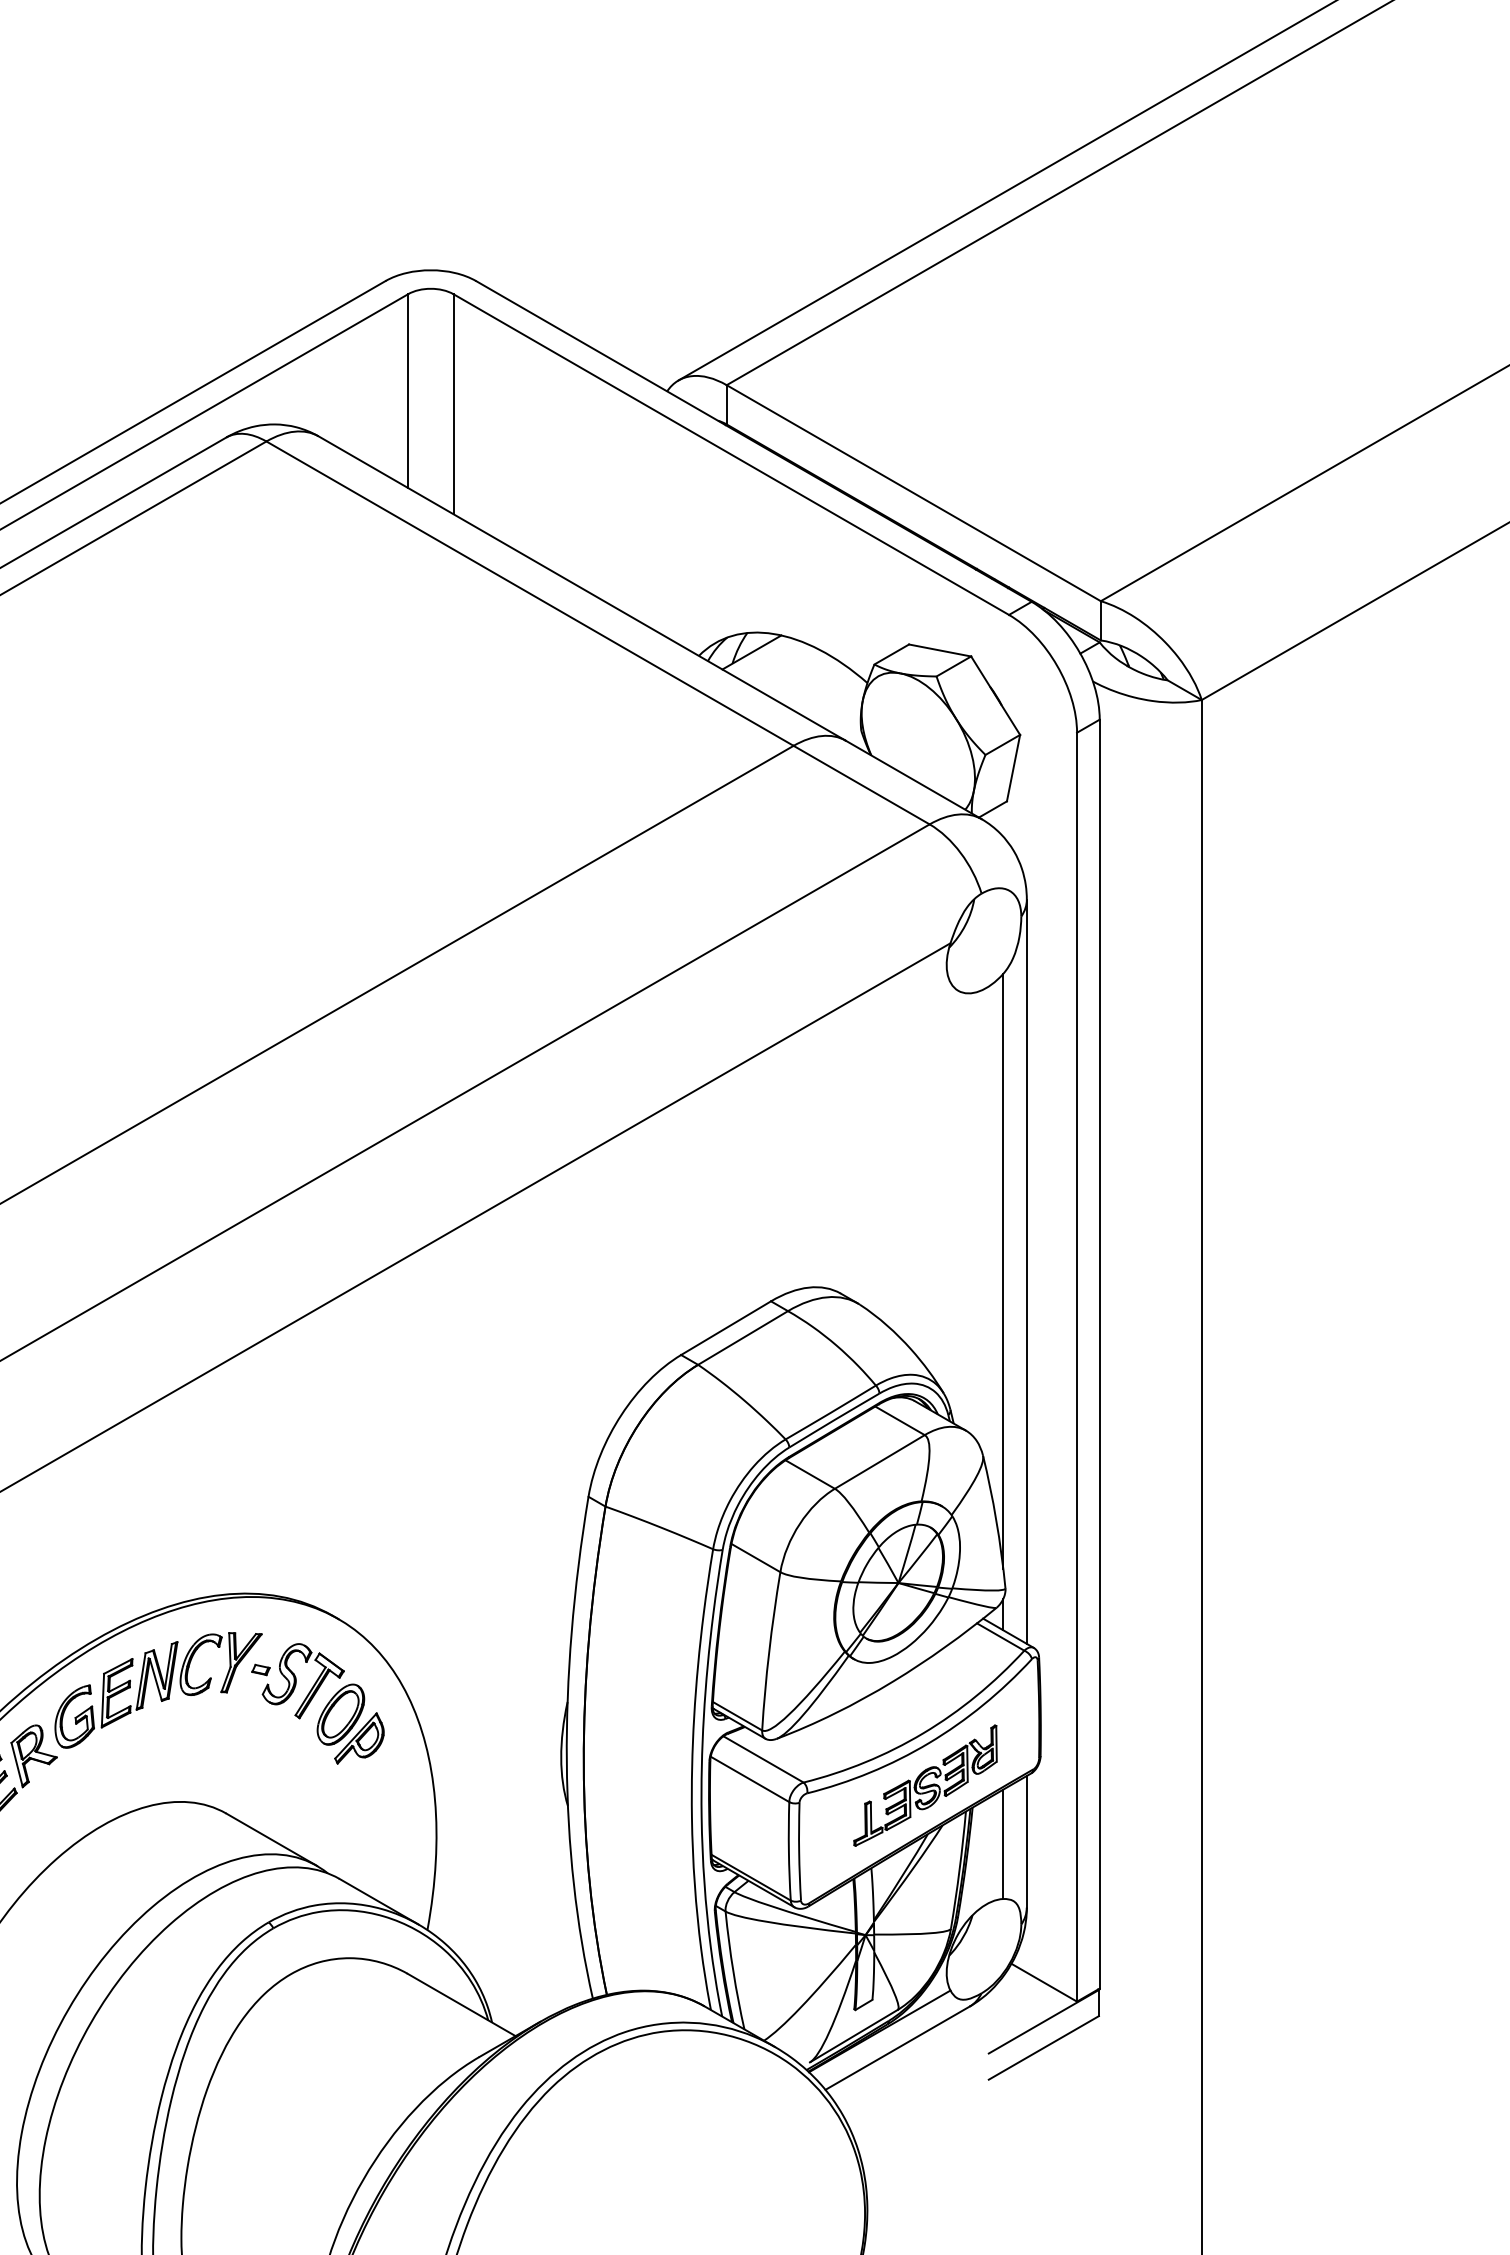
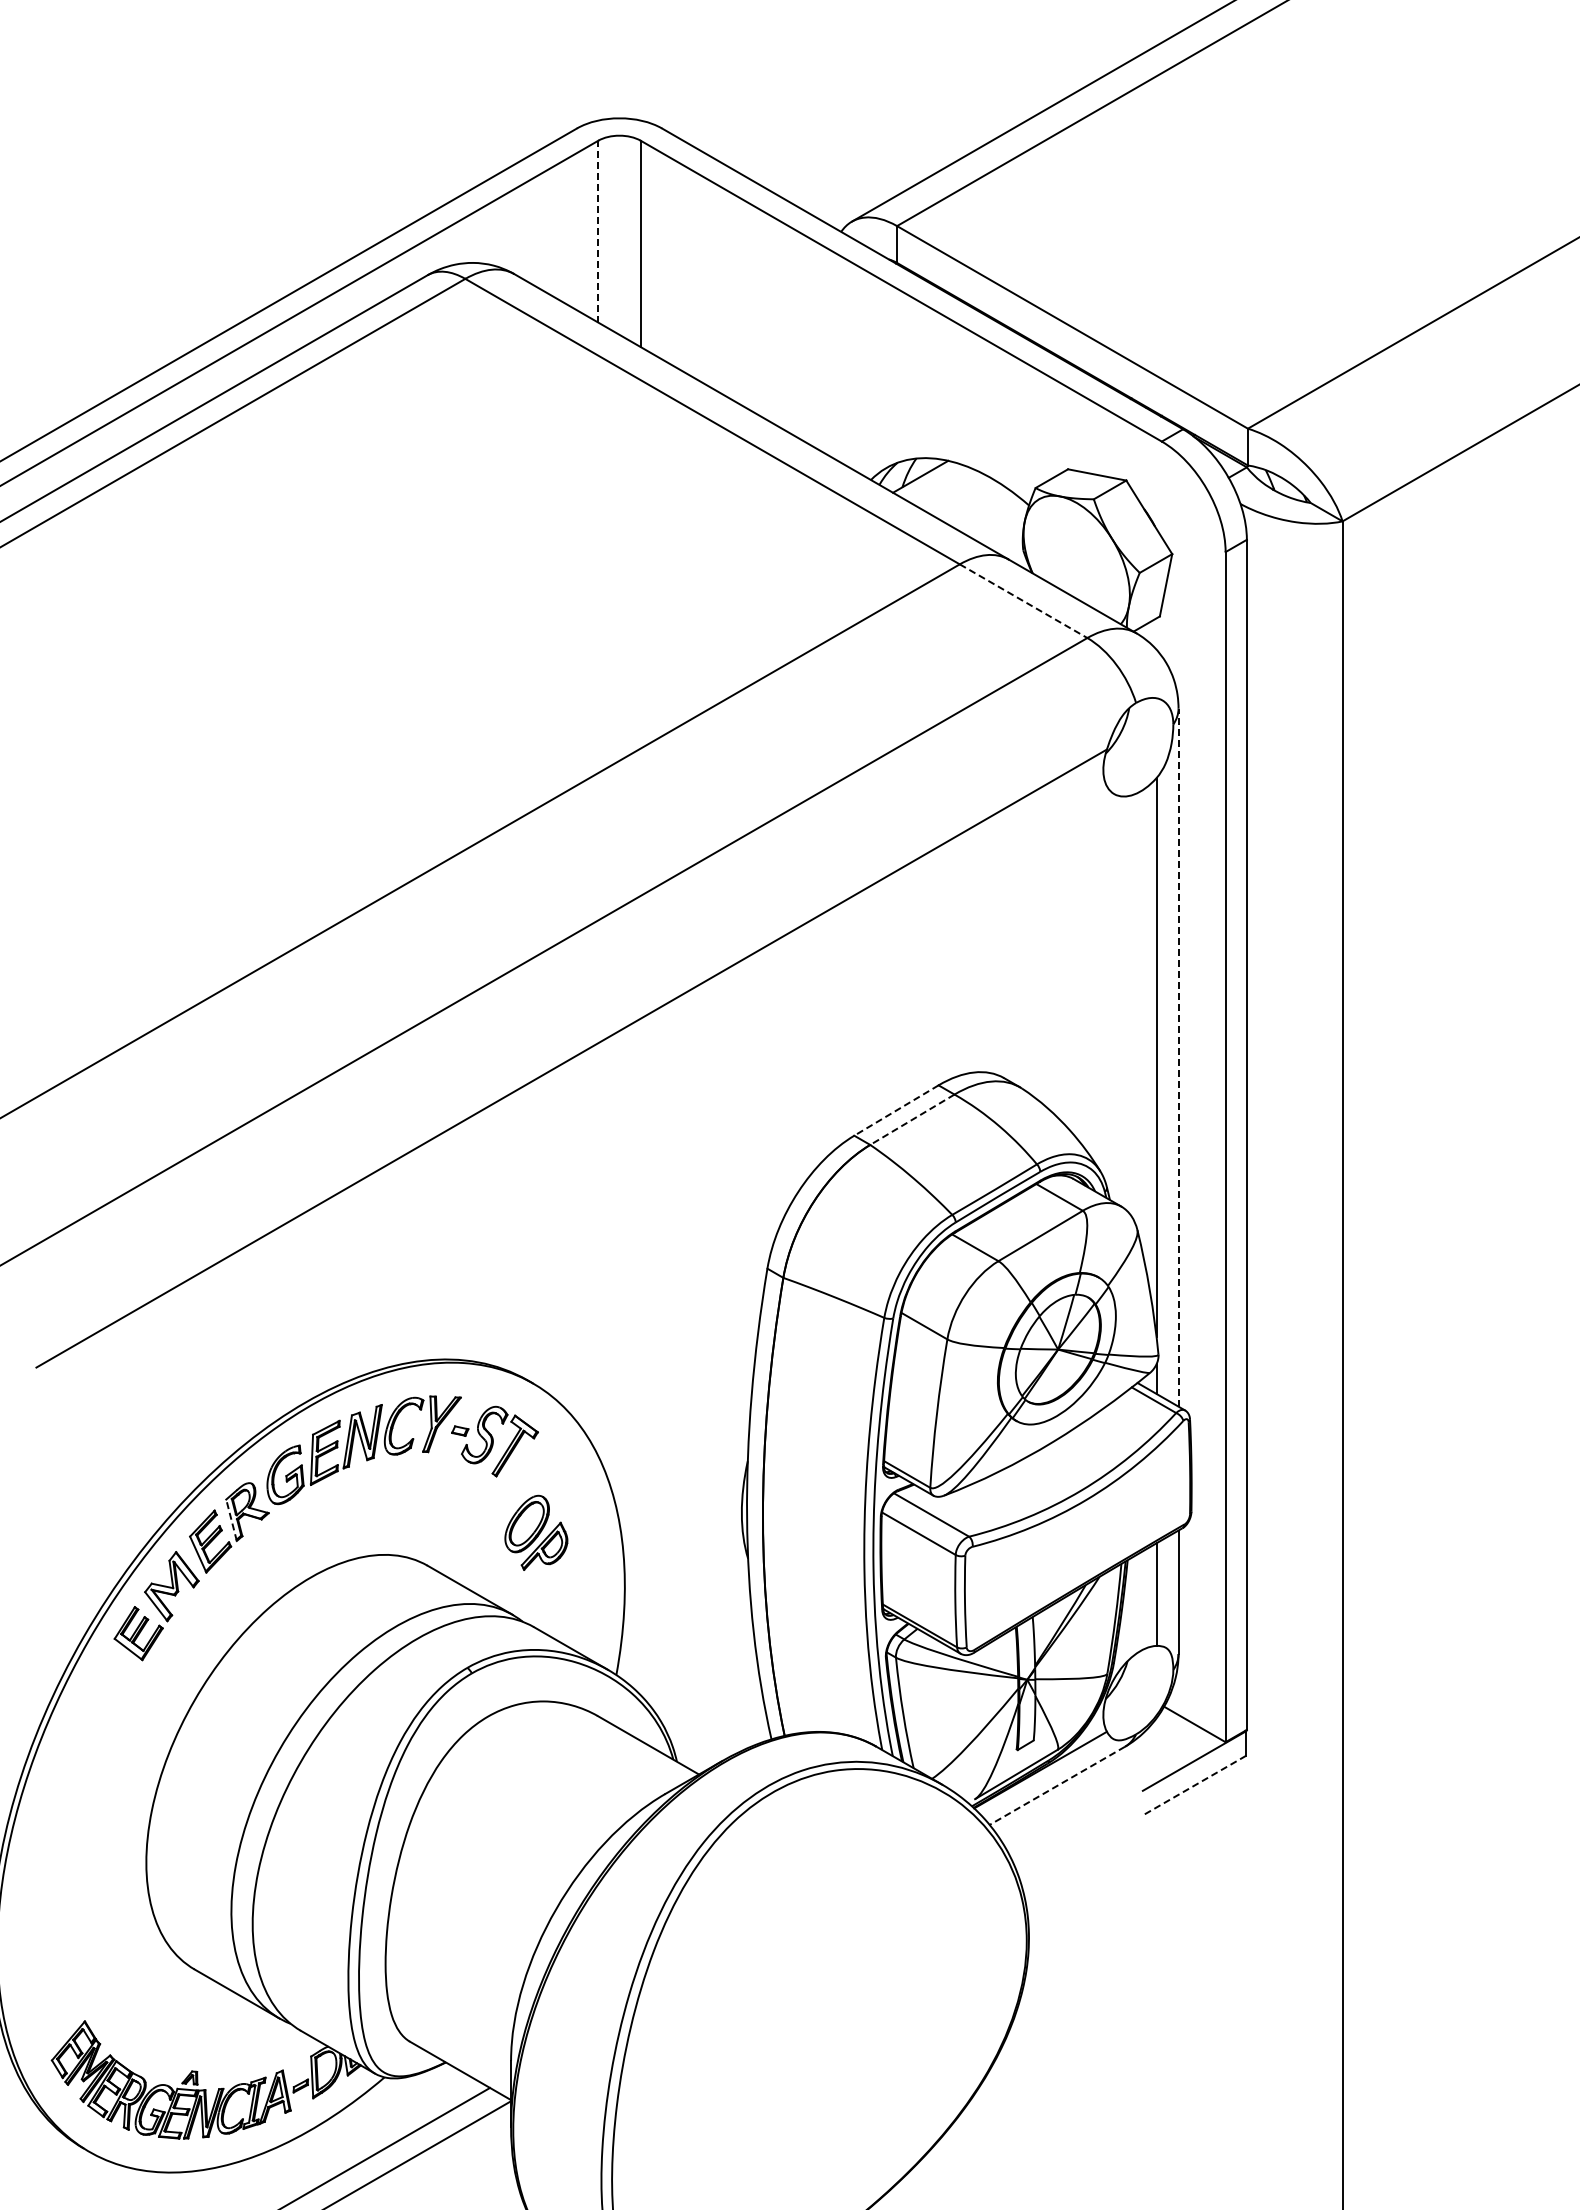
line: (408, 390) -> (598, 231), solid -> dashed
line: (861, 785) -> (1023, 601), solid -> dashed
line: (1026, 1271) -> (1178, 1057), solid -> dashed
line: (726, 1328) -> (896, 1110), solid -> dashed
line: (742, 1338) -> (911, 1120), solid -> dashed
part: (350, 1723) -> (536, 1532), moved
line: (17, 1764) -> (231, 1519), solid -> dashed
part: (925, 1785) -> (1083, 1539), removed
line: (1043, 2047) -> (1194, 1785), solid -> dashed
line: (896, 2048) -> (1056, 1786), solid -> dashed

